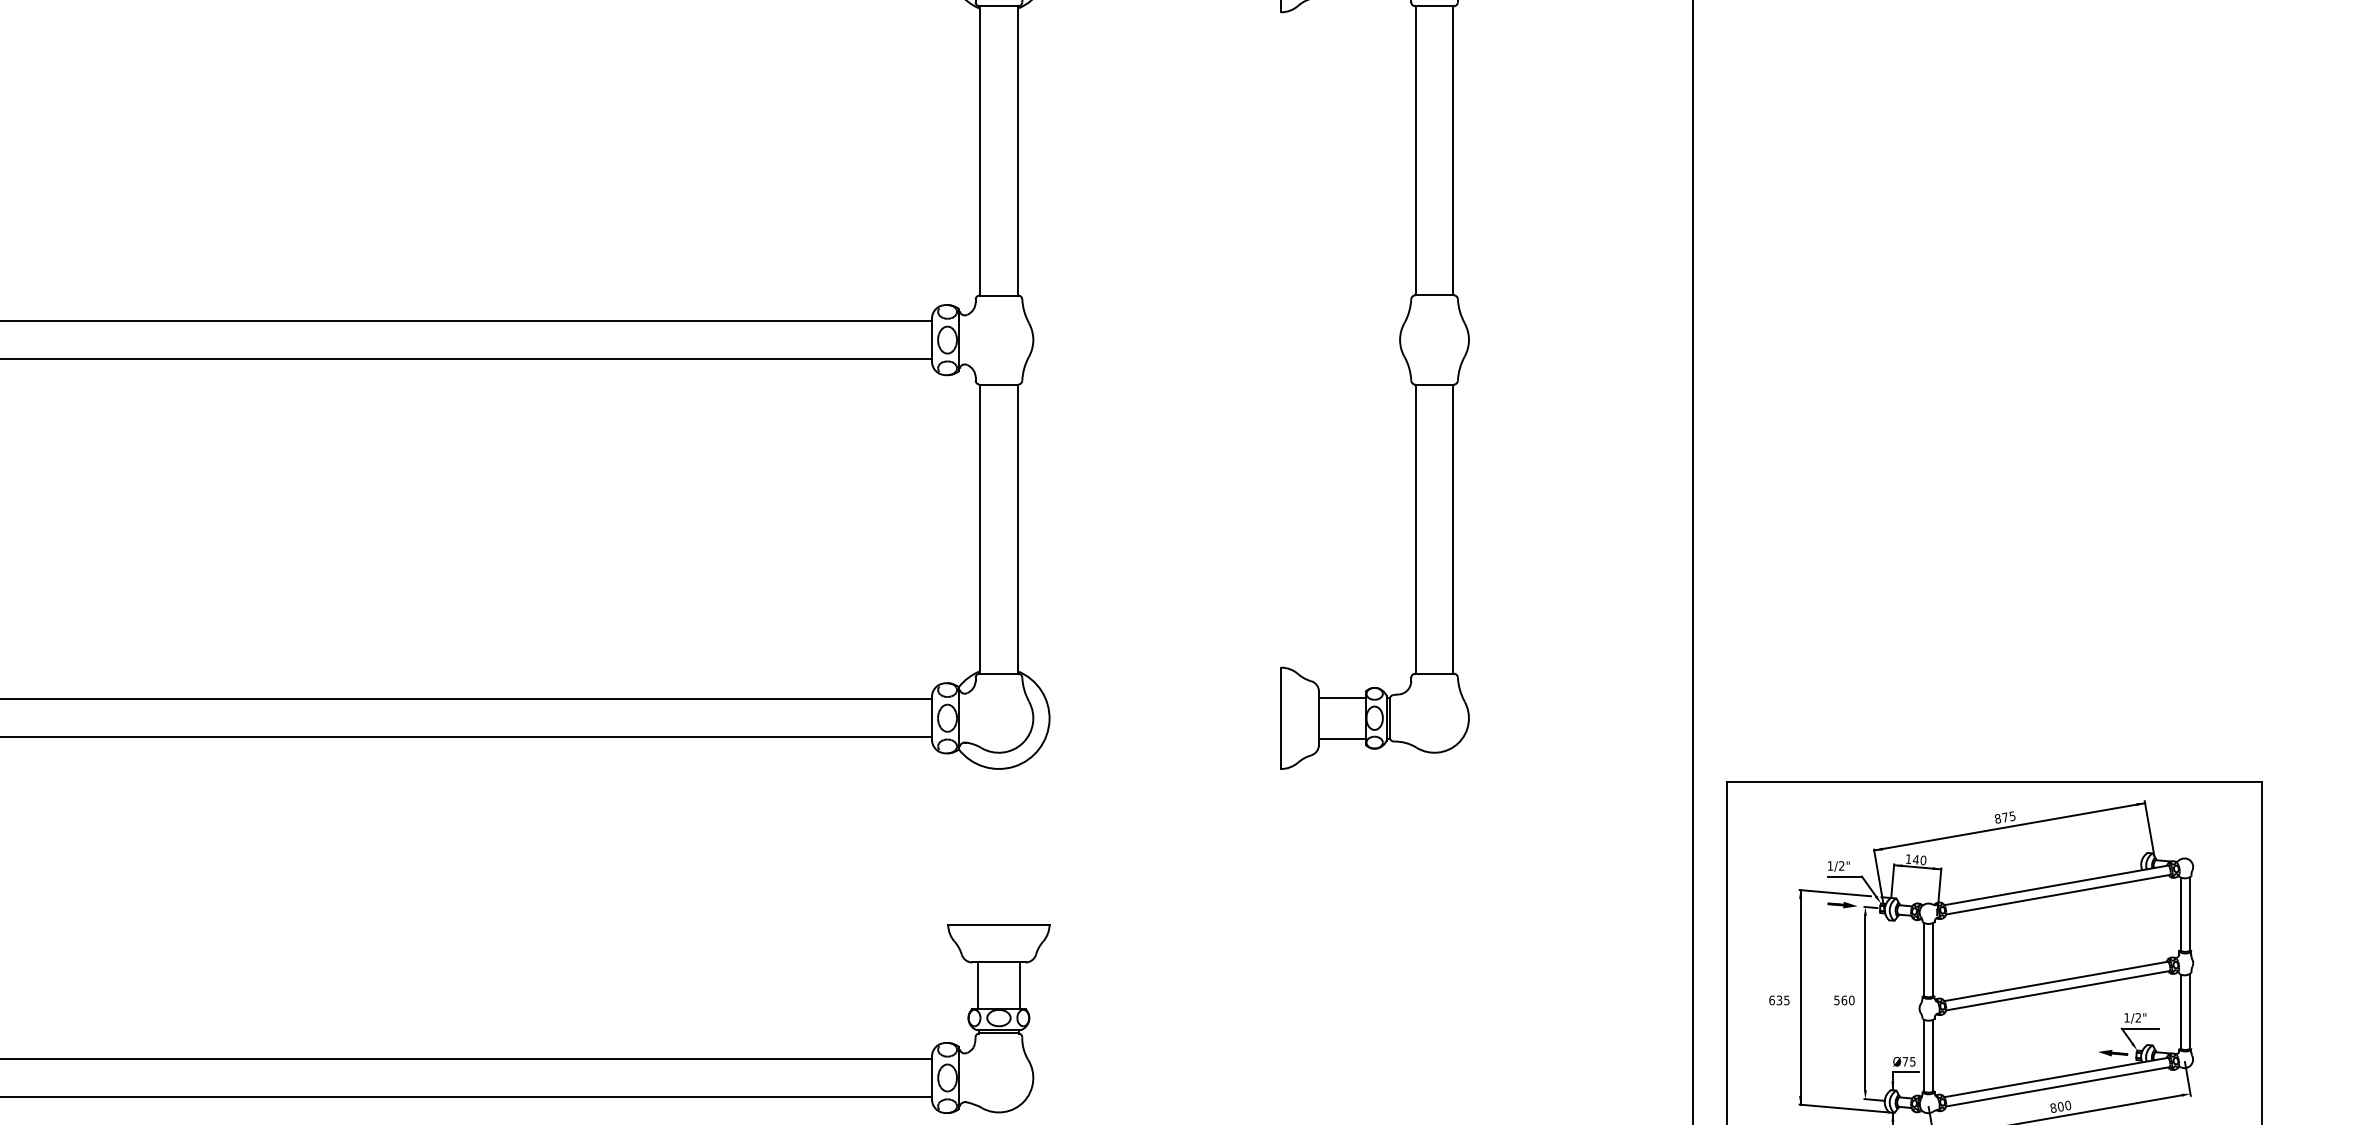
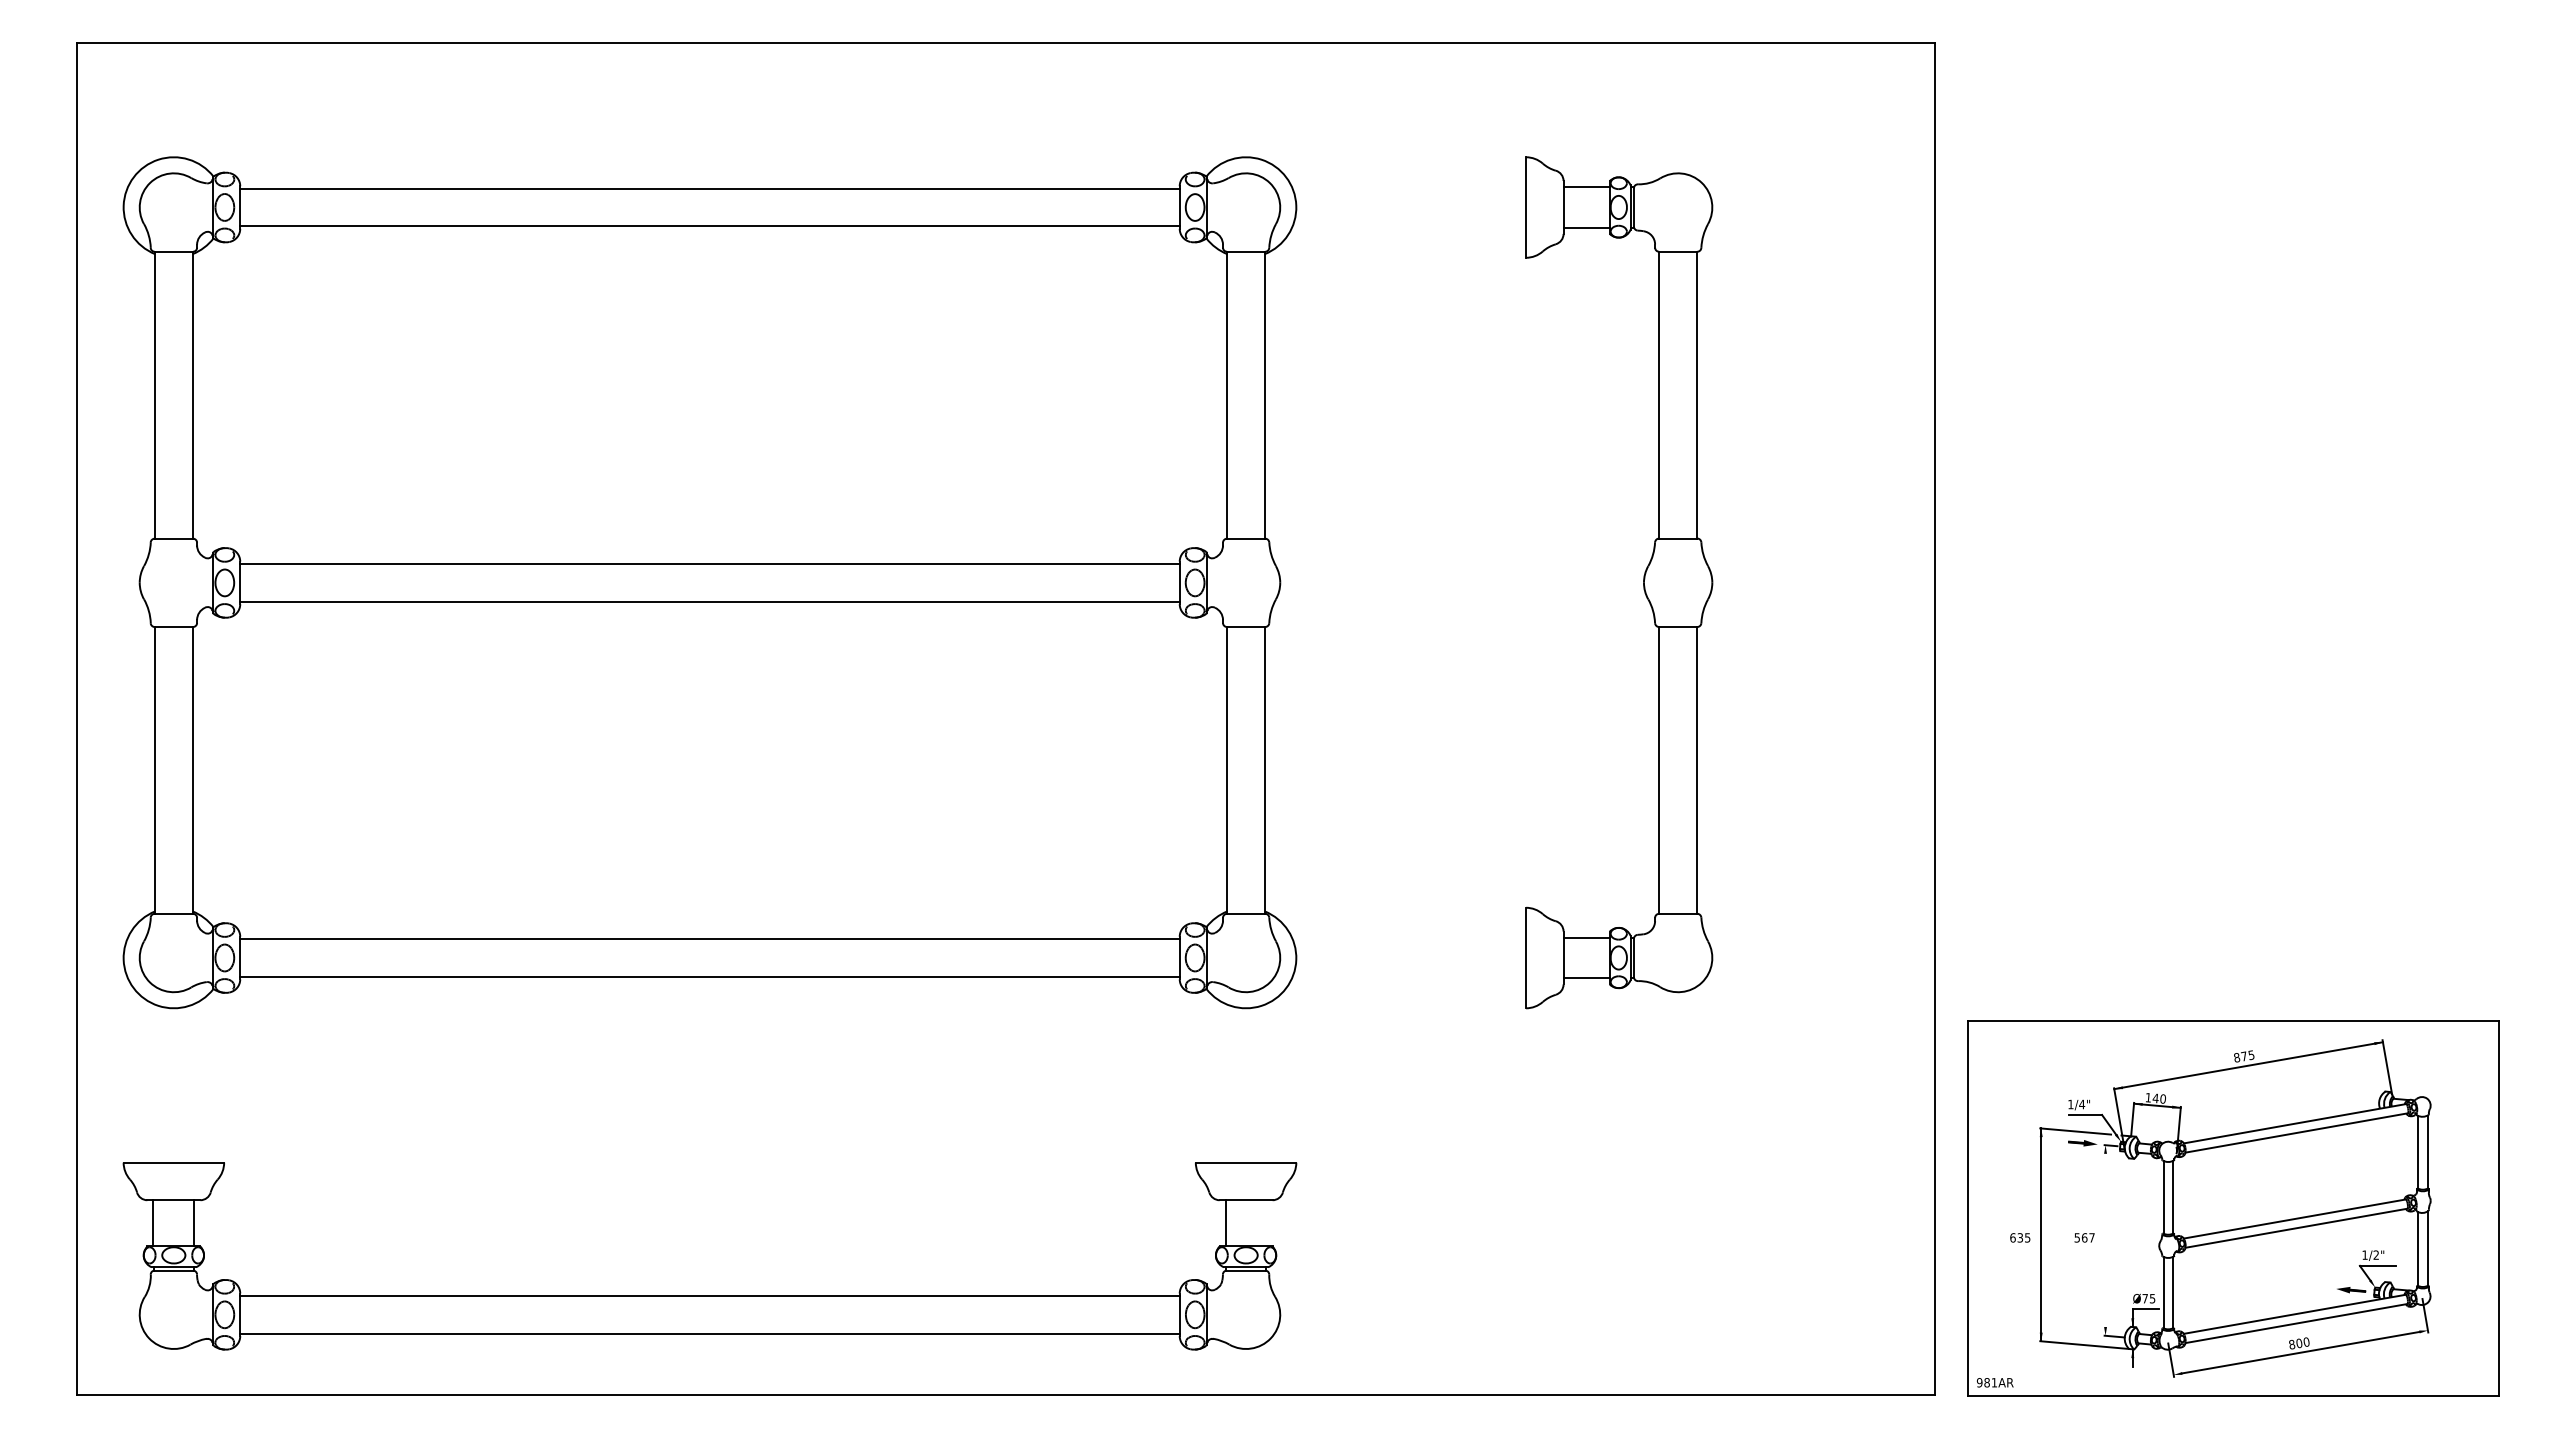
text: (1842, 865) -> (2082, 1104), 1/2" -> 1/4"
line: (1019, 985) -> (1266, 1223), removed
text: (1851, 1000) -> (2091, 1237), 560 -> 567
line: (1865, 1003) -> (2105, 1240), removed

